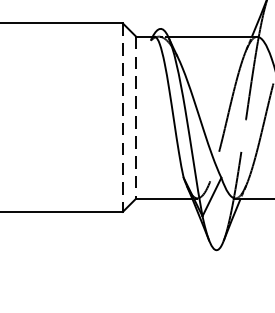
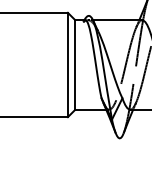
line: (122, 118) -> (67, 65), dashed -> solid
line: (136, 118) -> (75, 65), dashed -> solid

